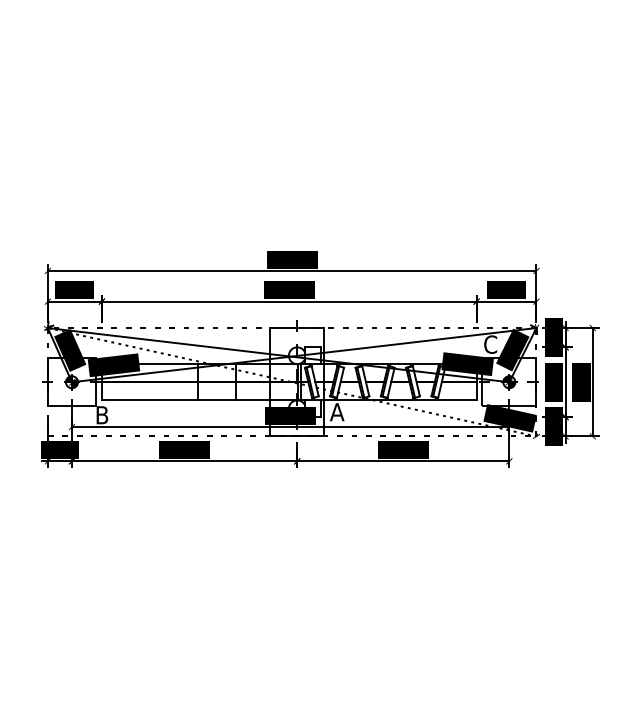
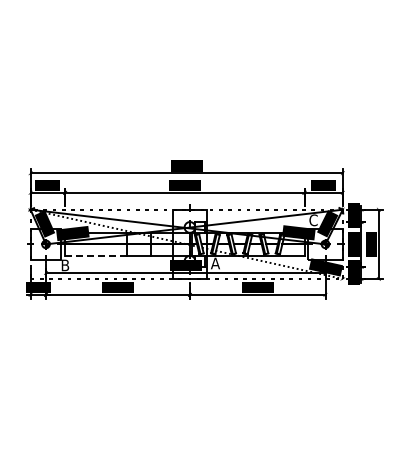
line: (149, 399) -> (95, 255), solid -> dashed

